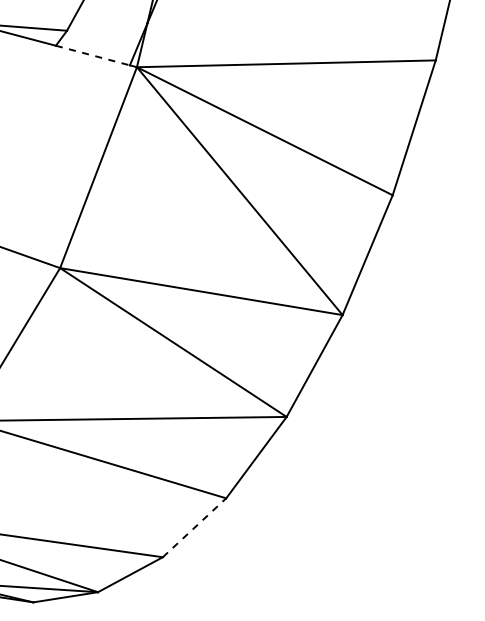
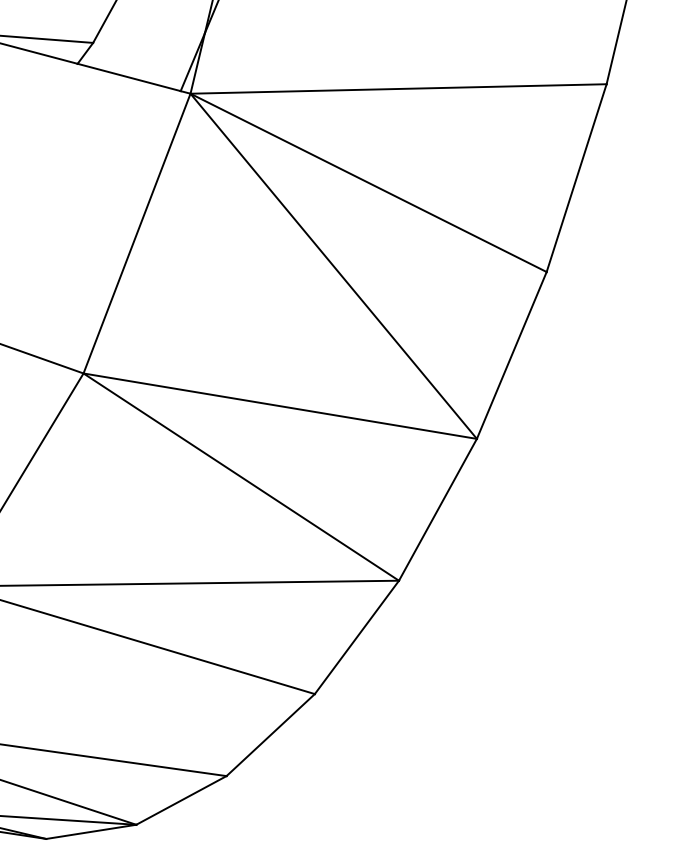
line: (93, 55) -> (130, 77), dashed -> solid
line: (194, 527) -> (270, 734), dashed -> solid

